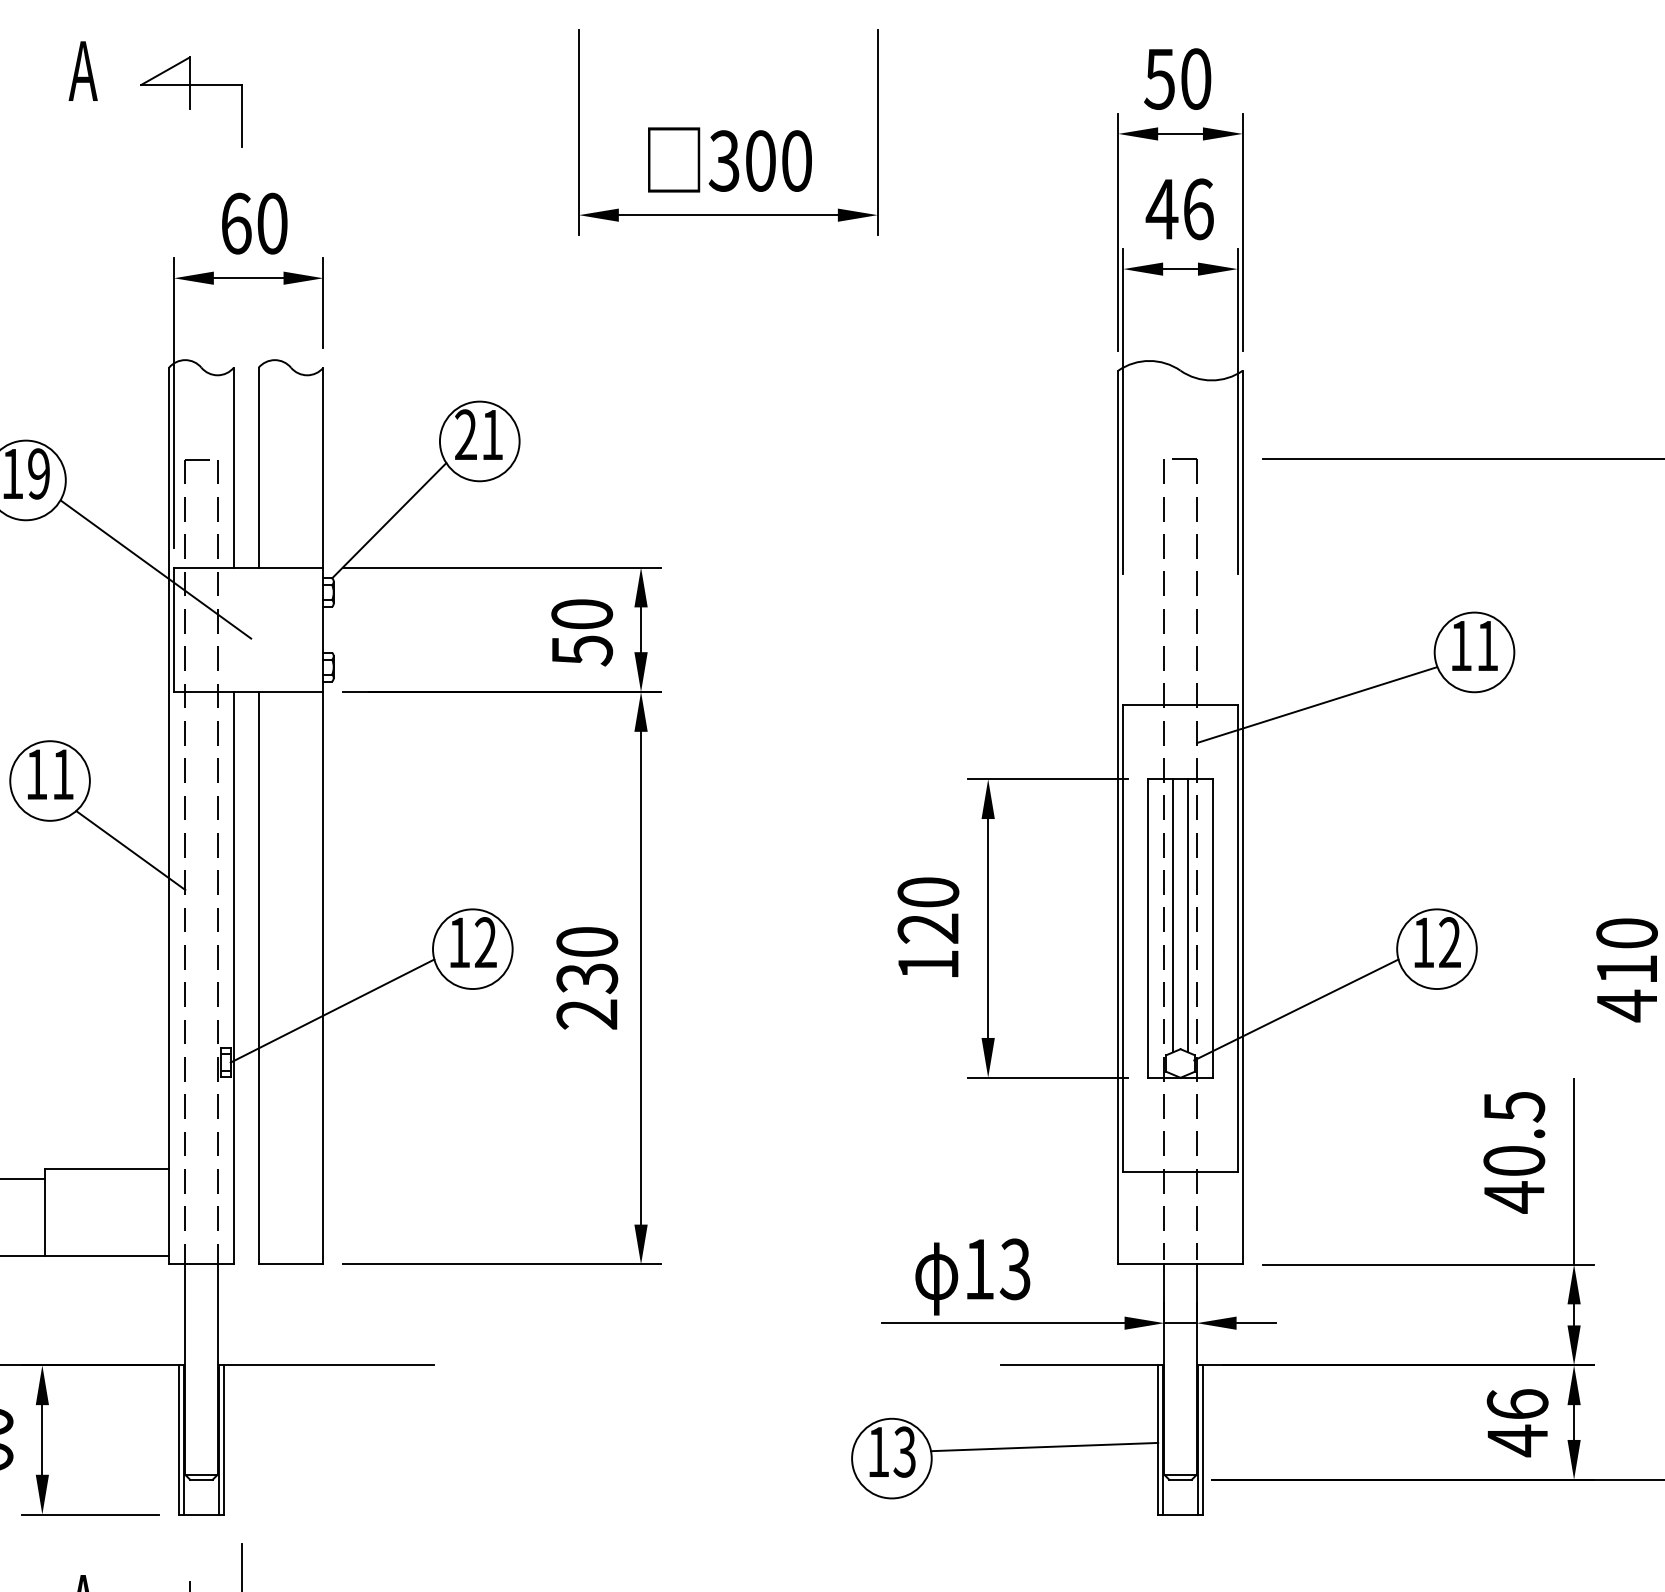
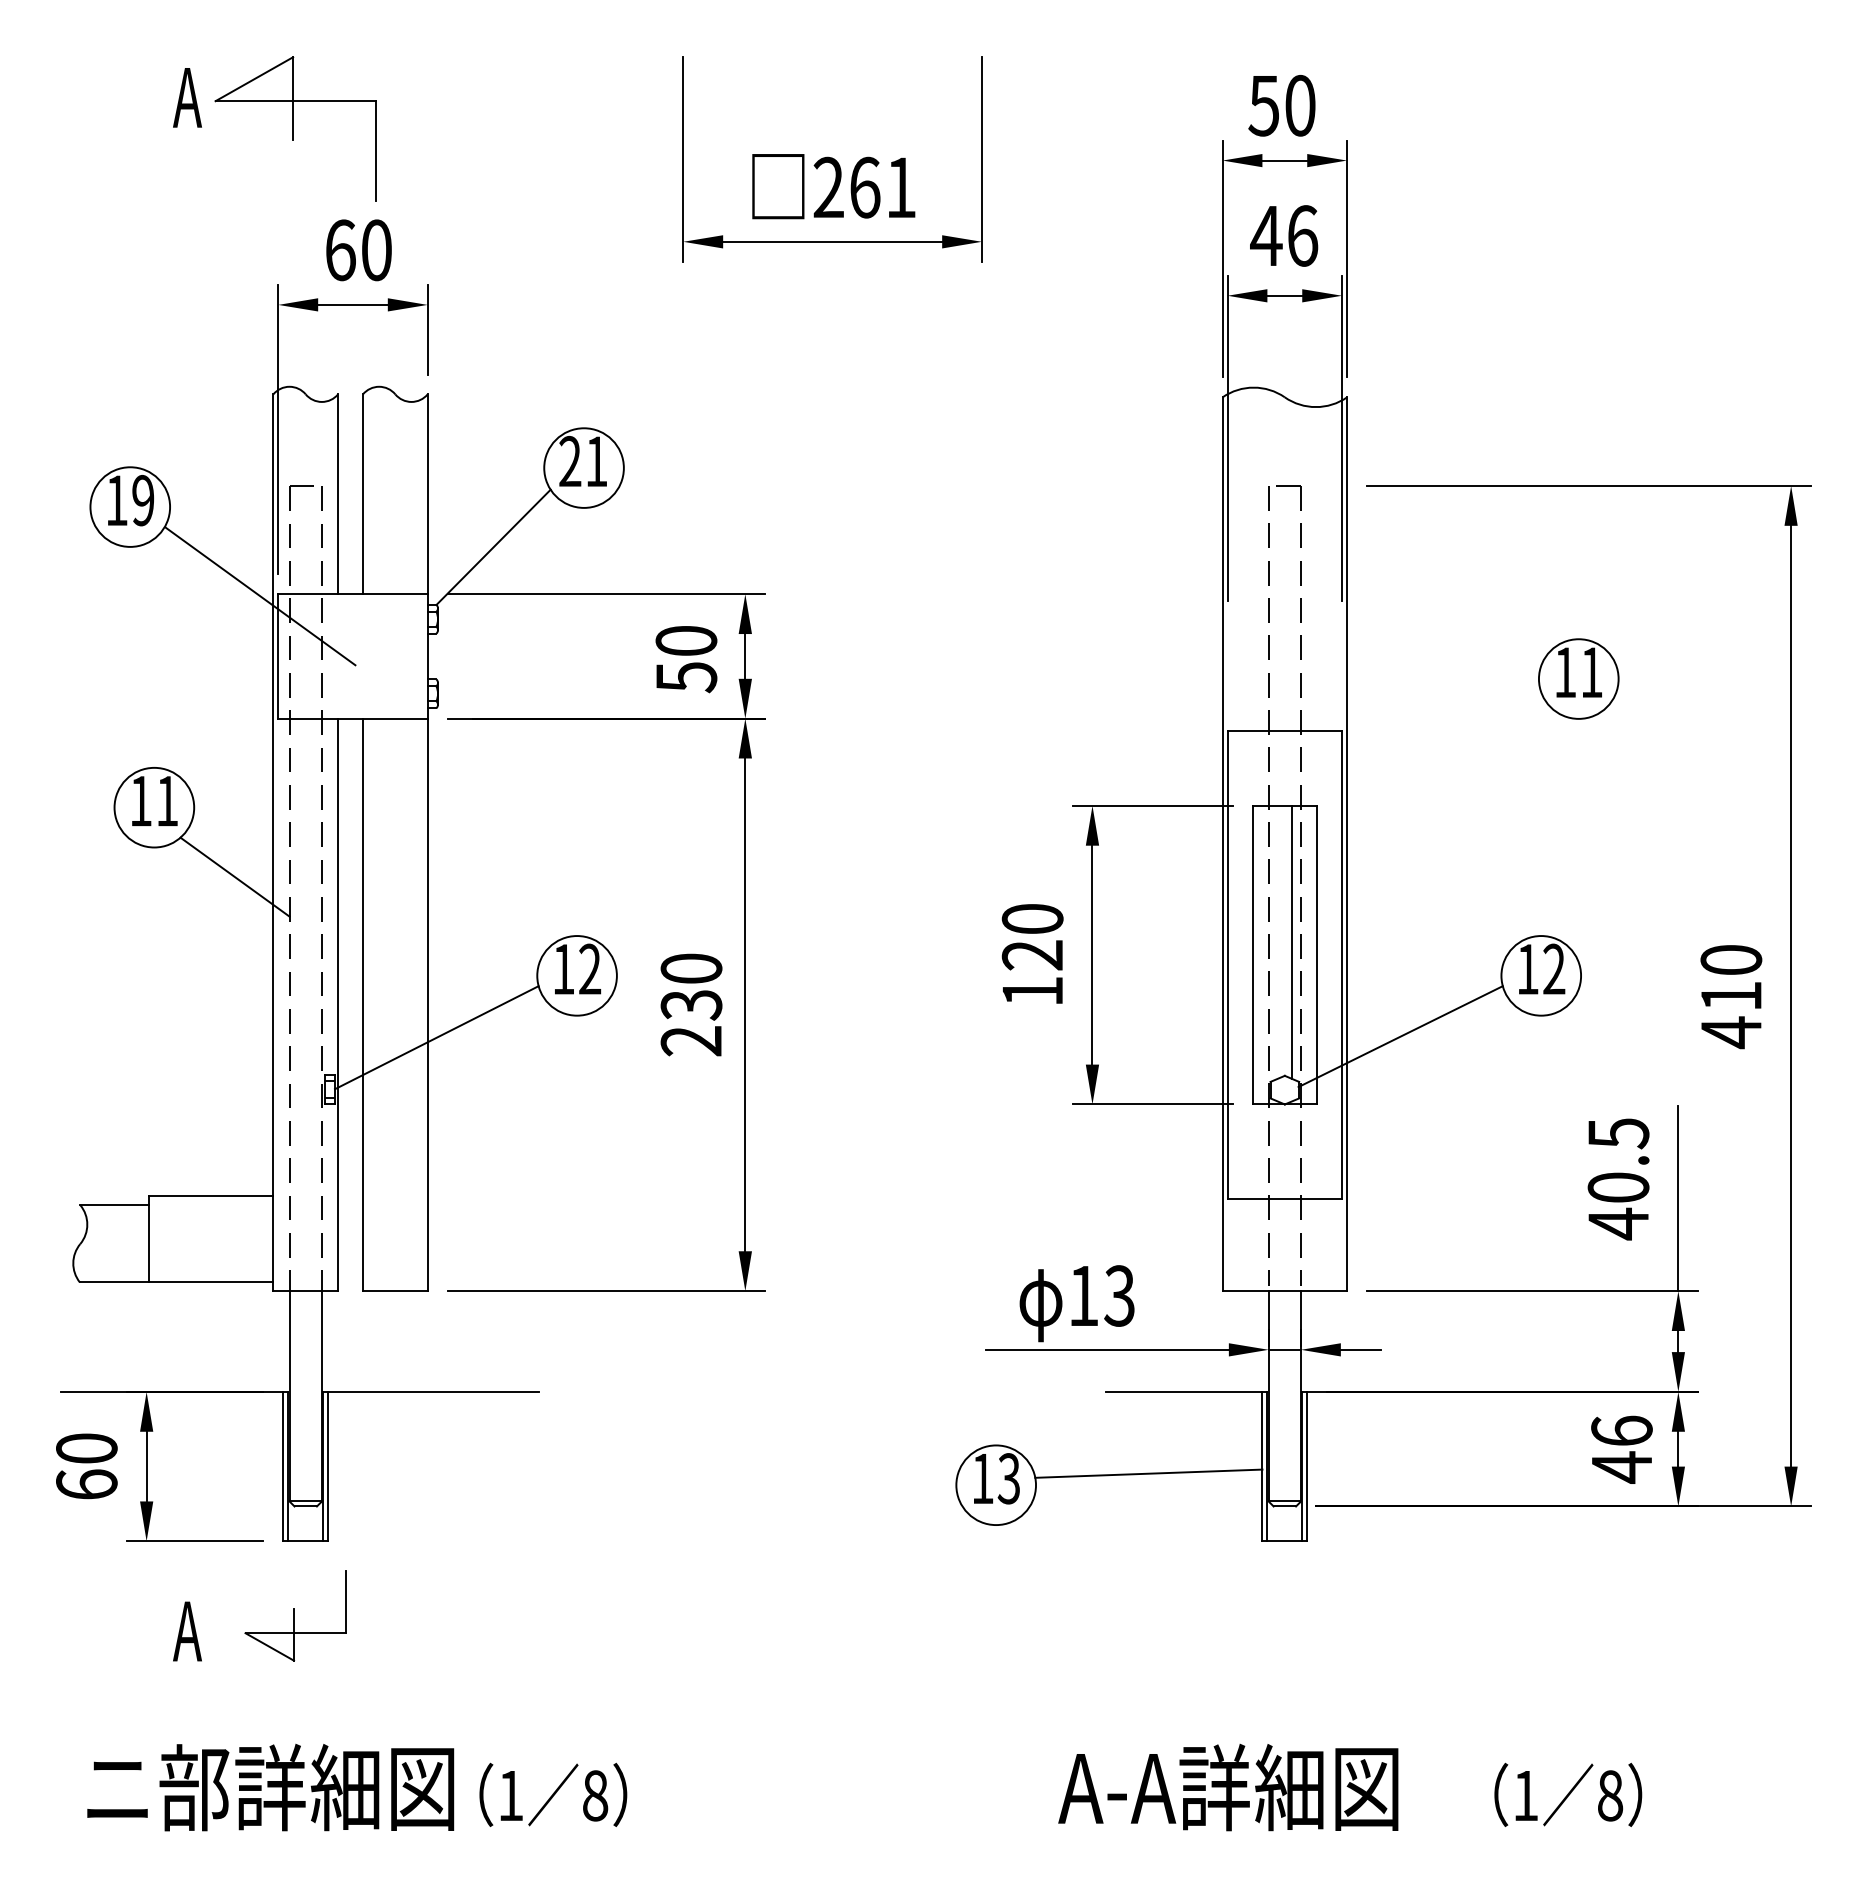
part: (191, 101) -> (295, 128), size x1.6
text: (760, 160) -> (864, 187), 300 -> 261
line: (1316, 704) -> (1420, 731), removed
line: (1173, 915) -> (1277, 942), removed

